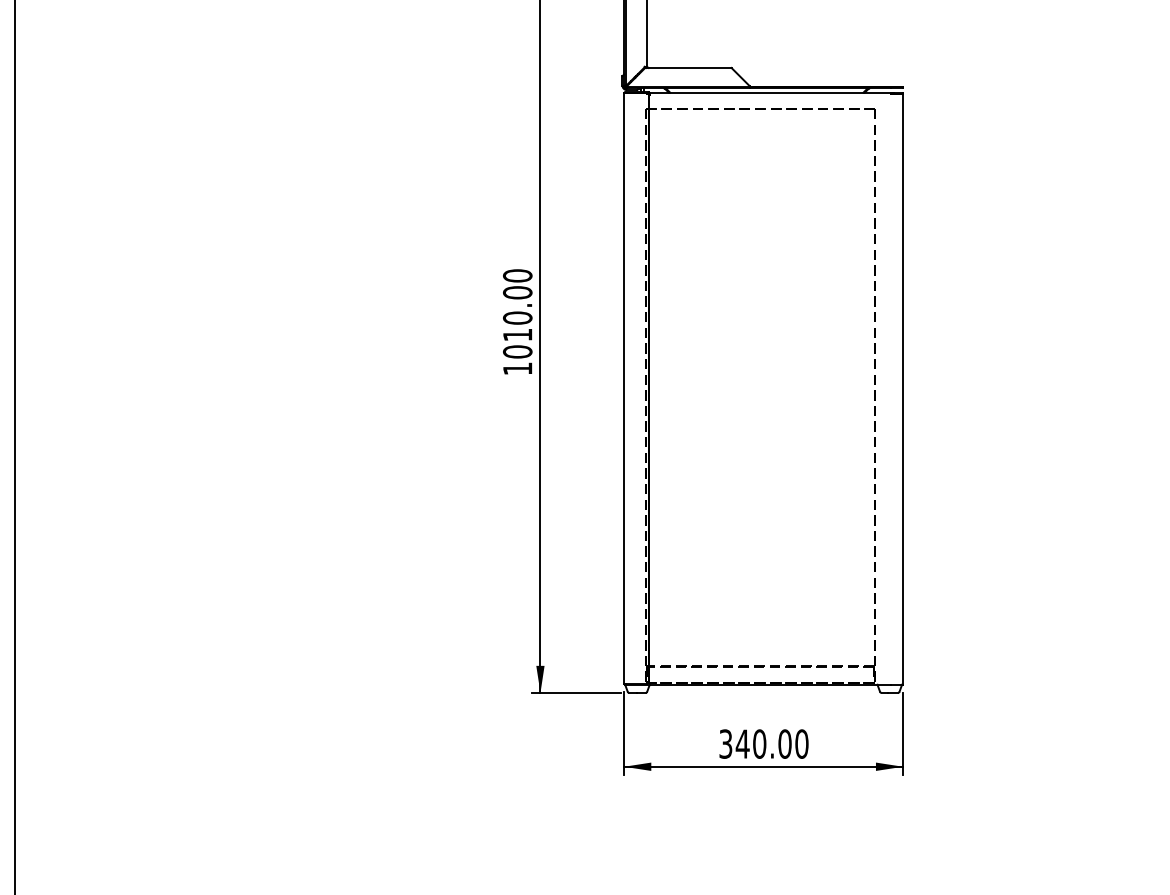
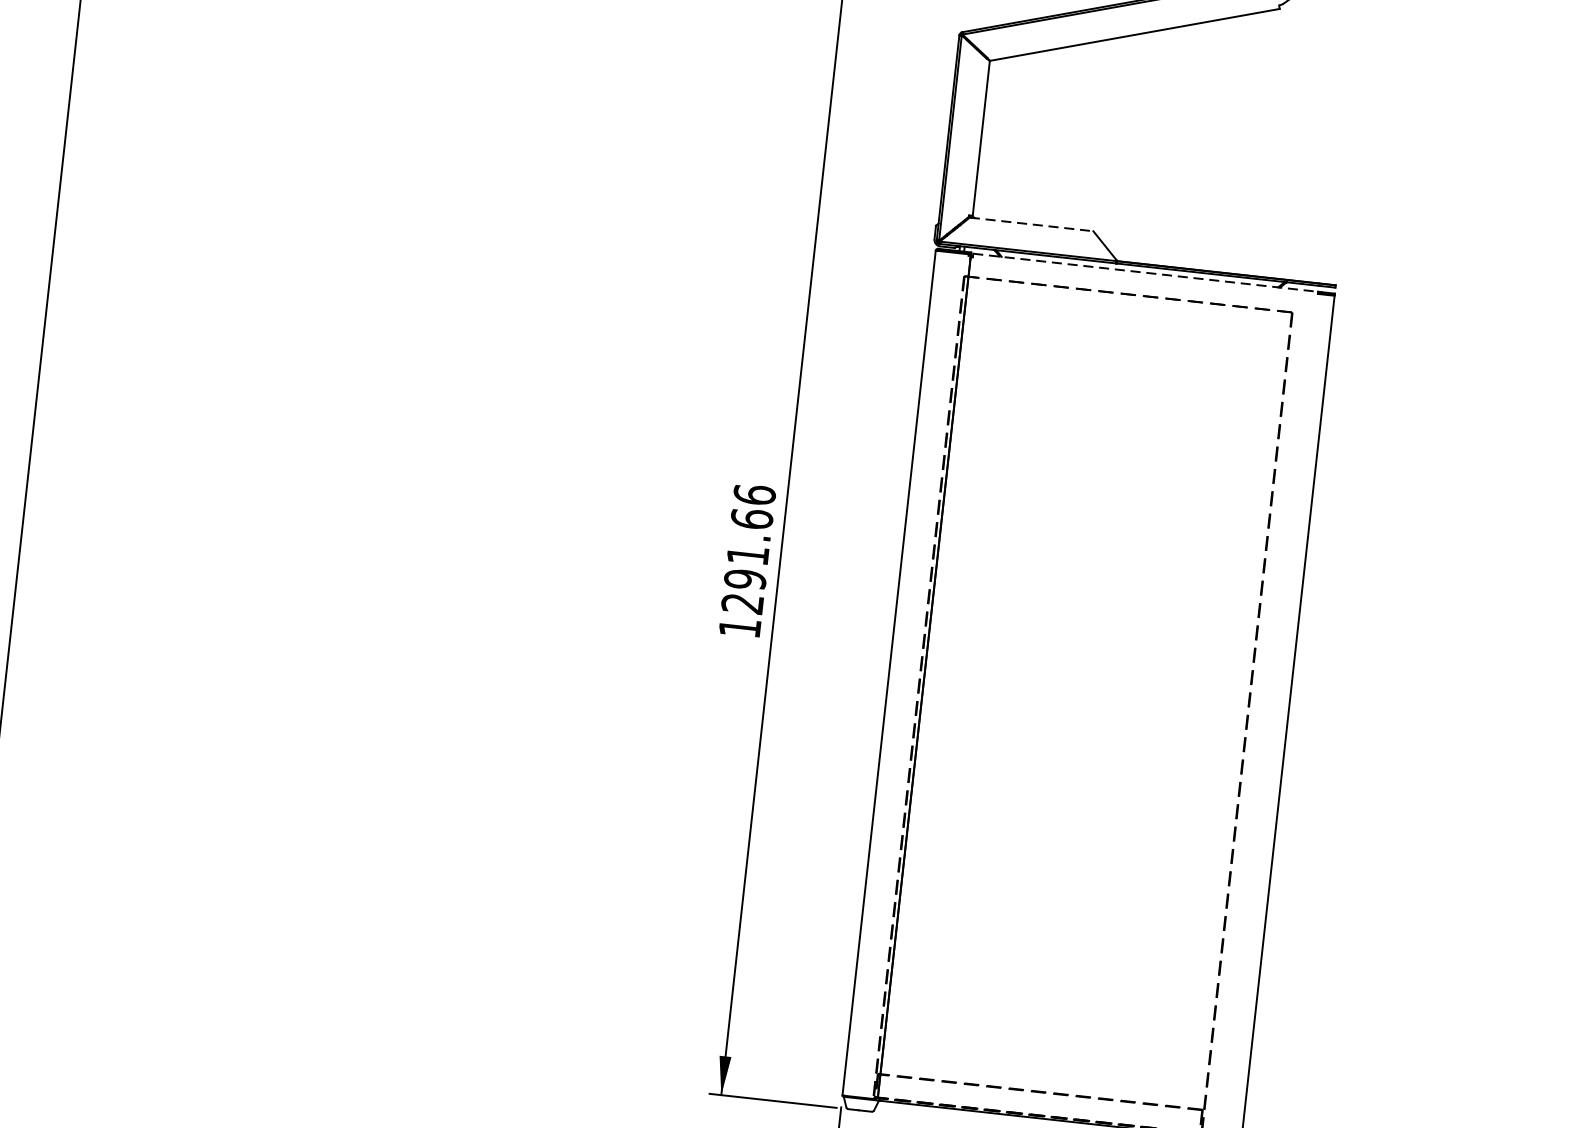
line: (688, 67) -> (1031, 223), solid -> dashed
line: (770, 92) -> (1145, 272), solid -> dashed
text: (517, 313) -> (748, 548), 1010.00 -> 1291.66

